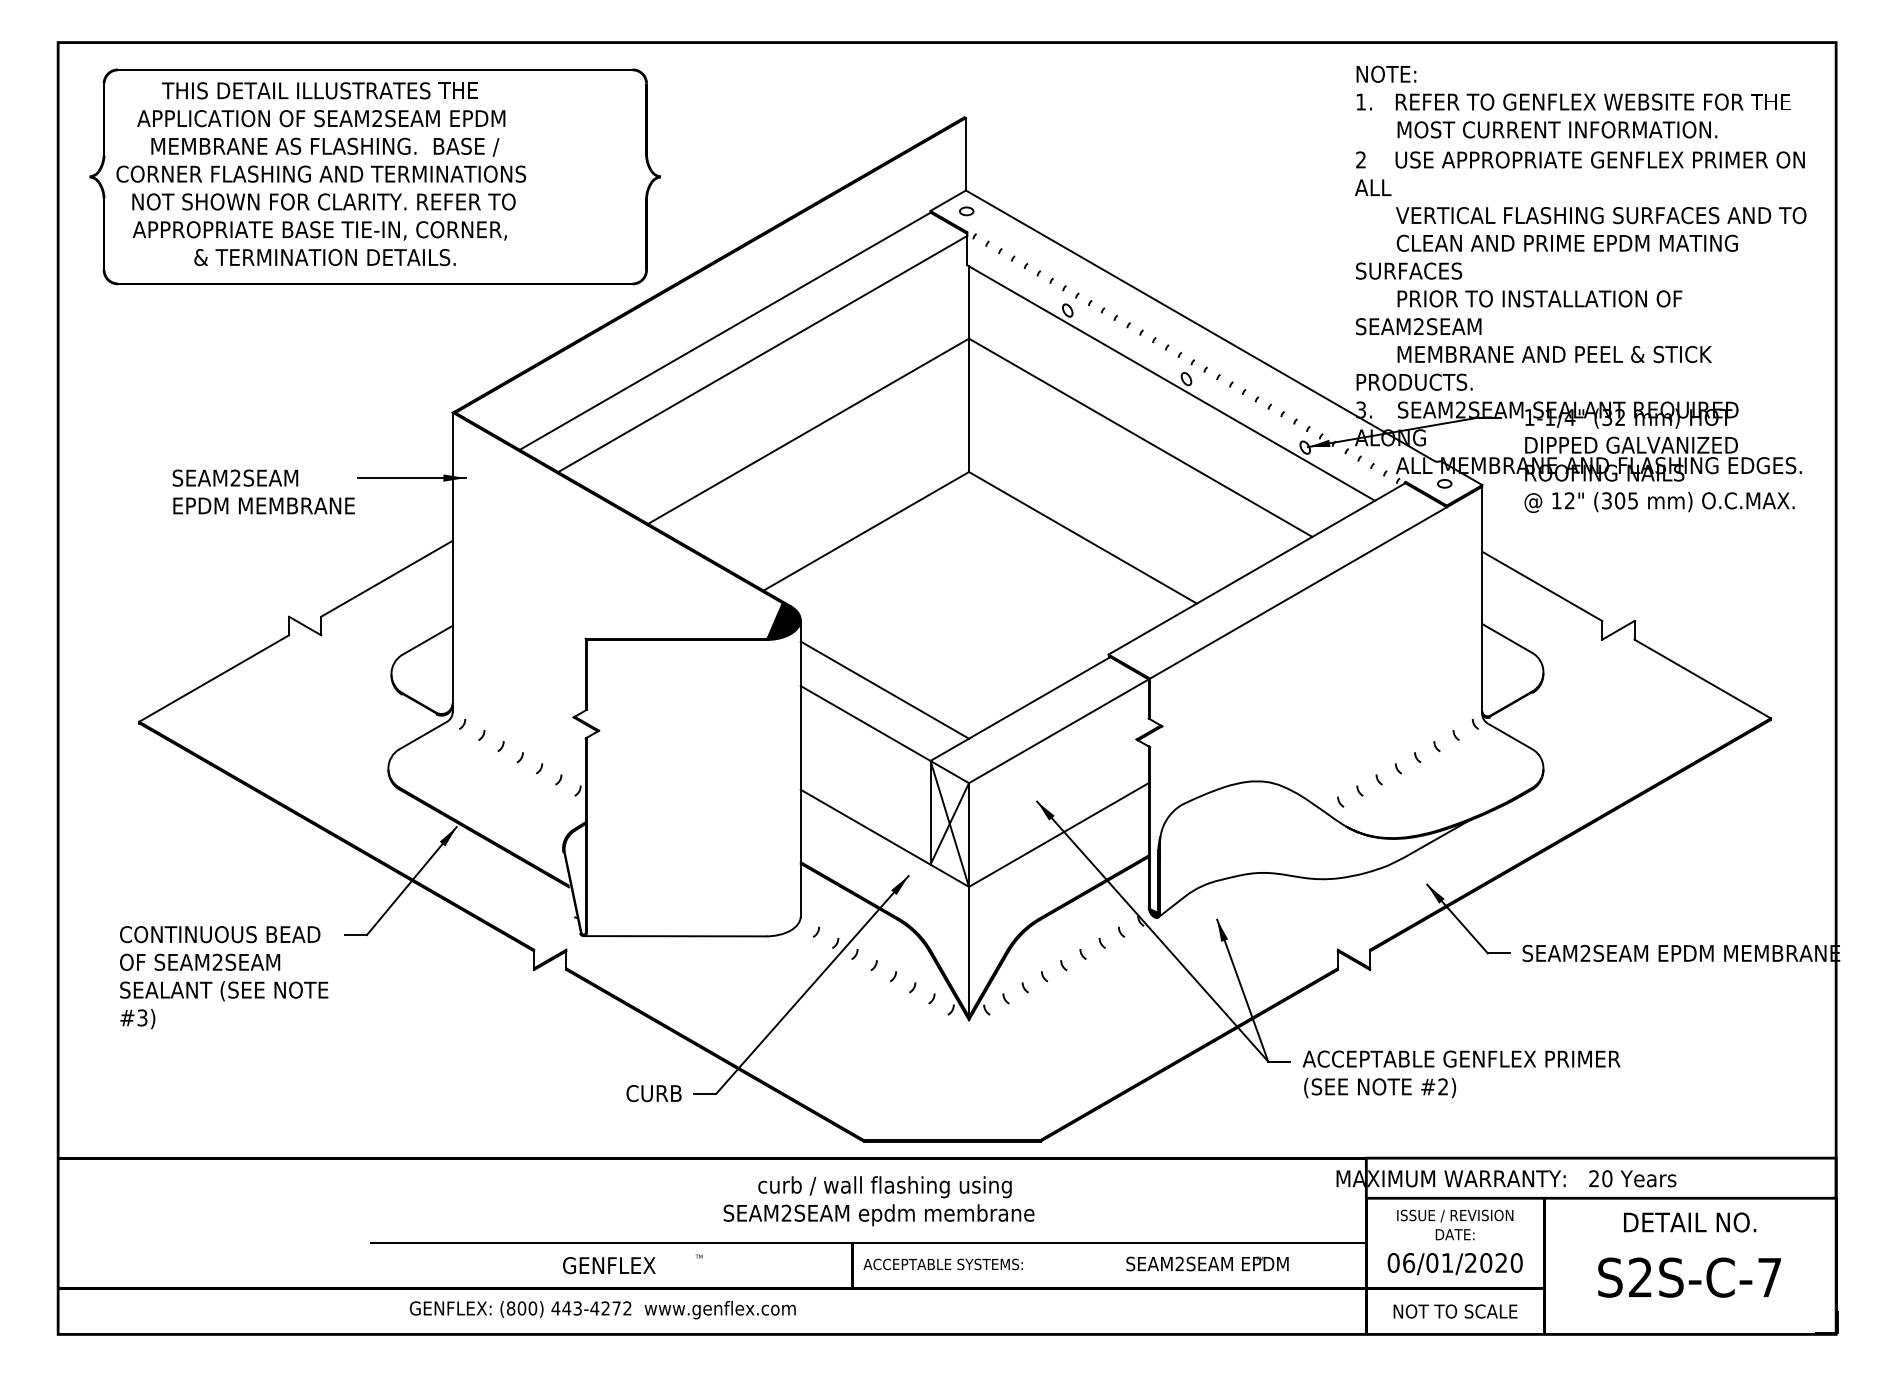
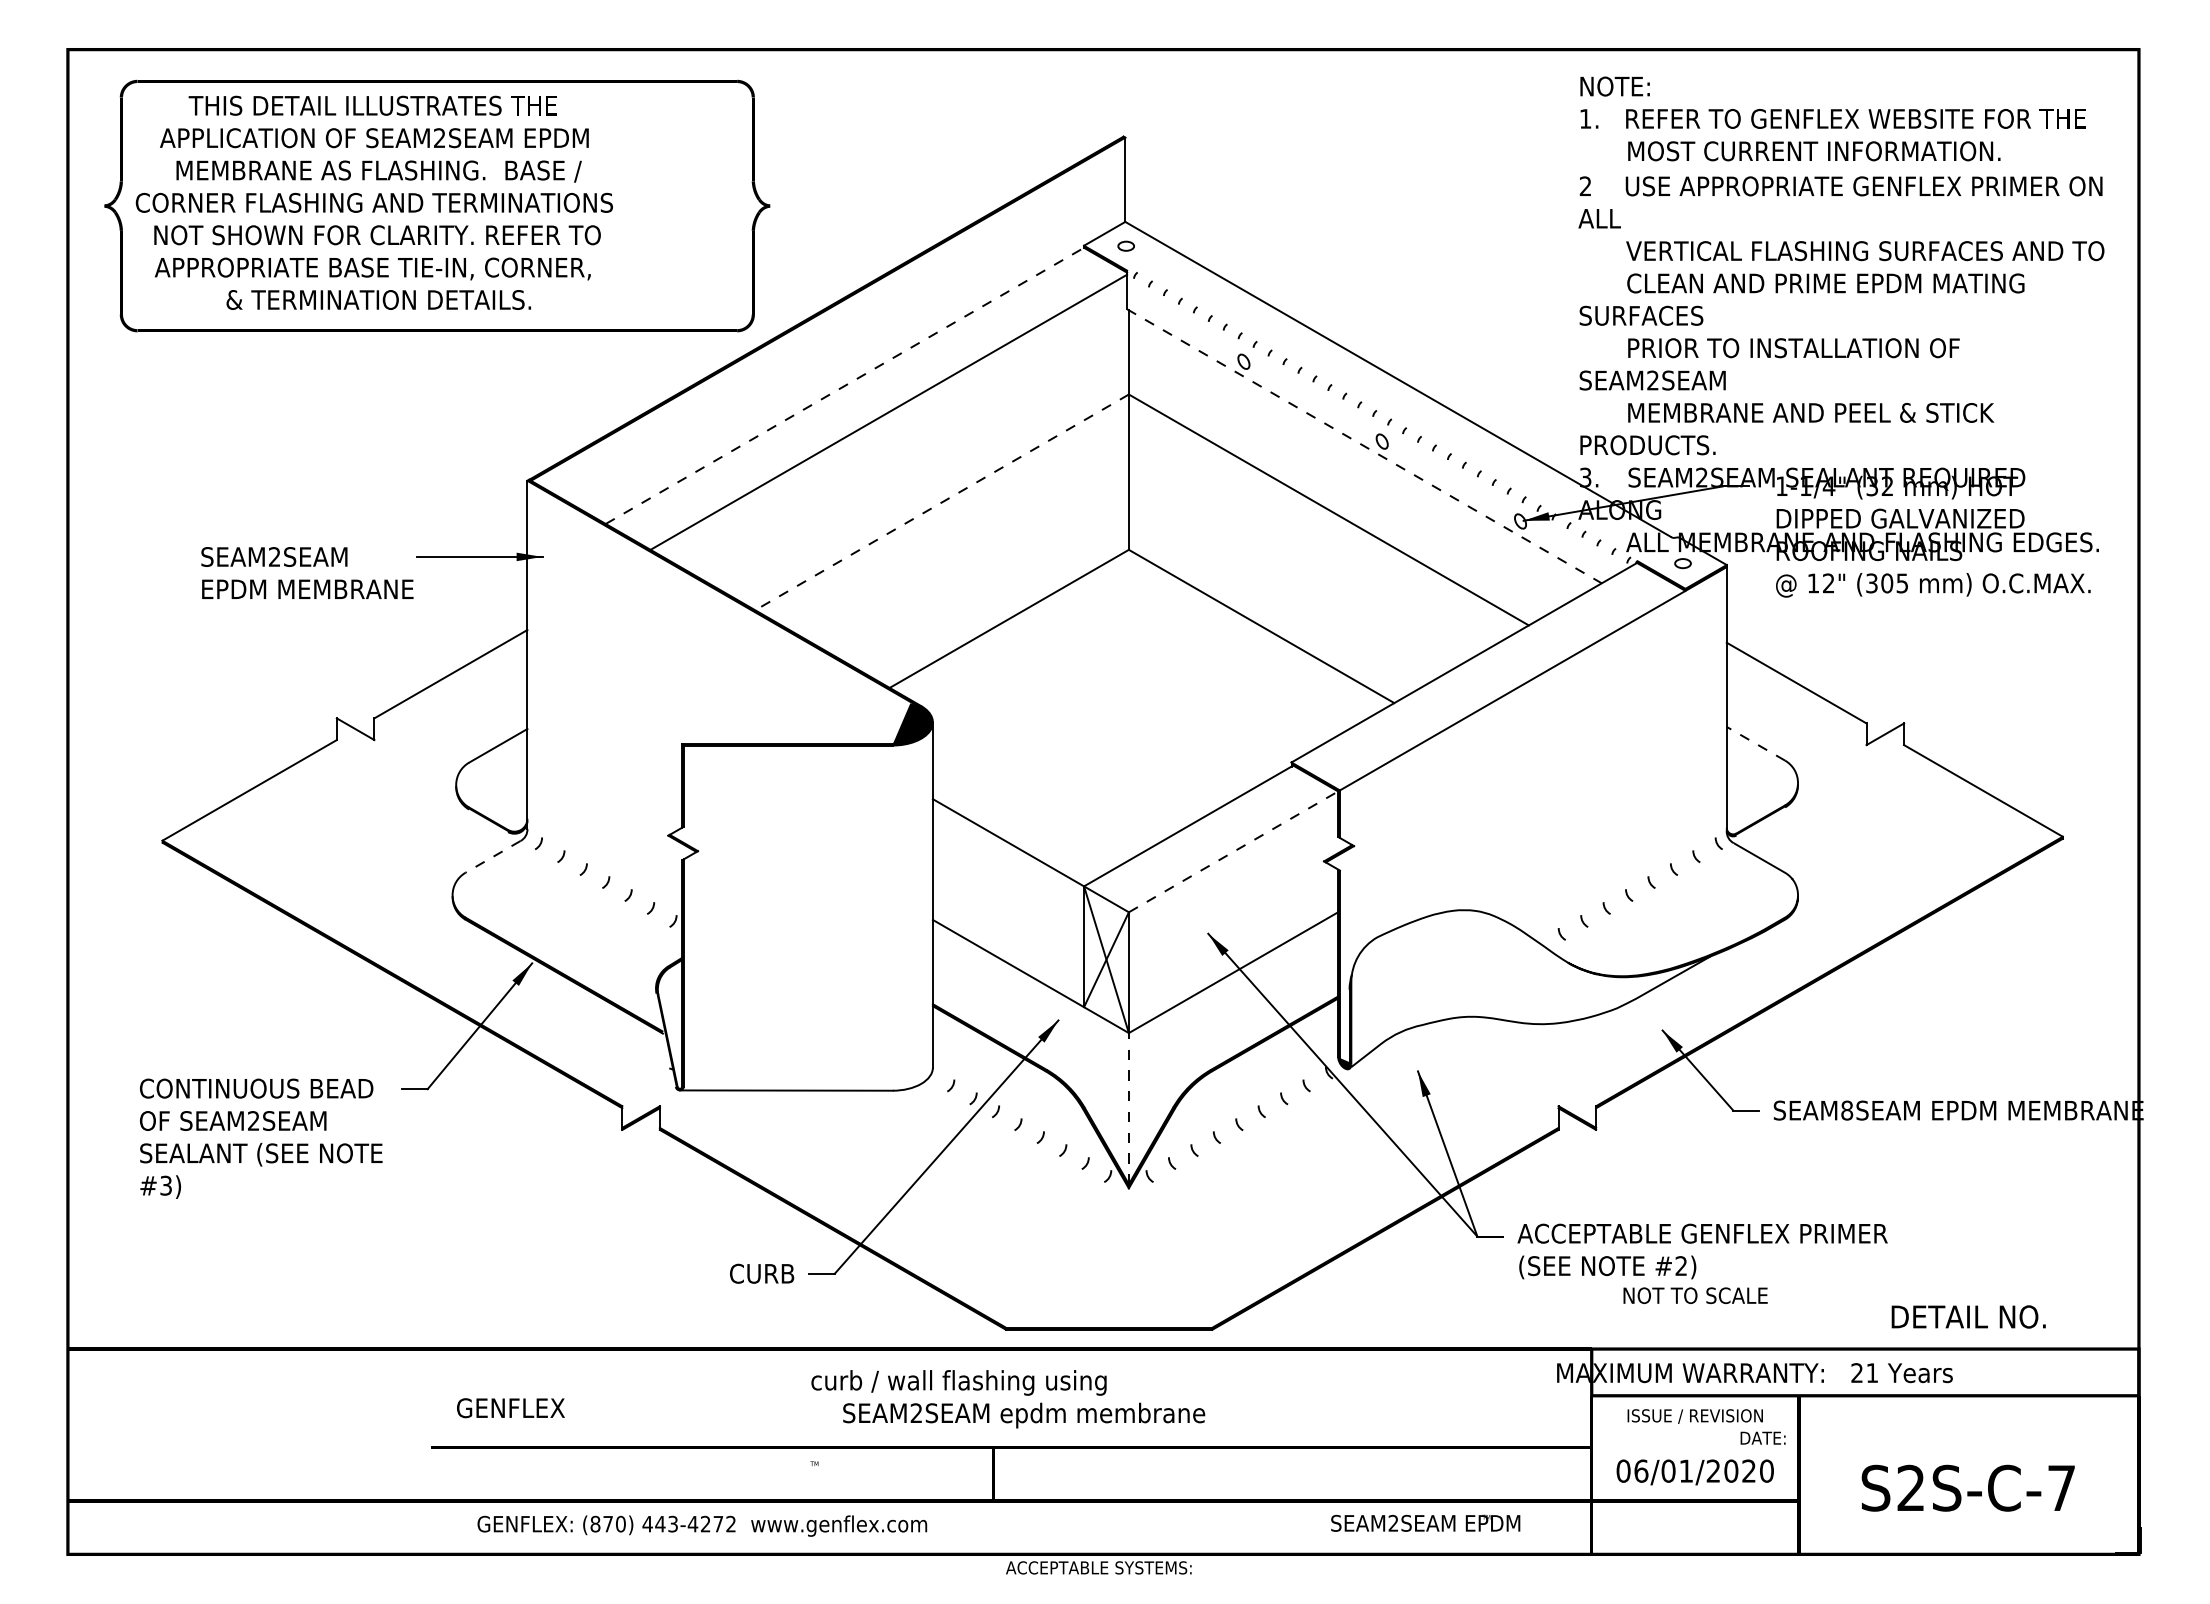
line: (725, 330) -> (845, 385), solid -> dashed
line: (1171, 383) -> (1364, 446), solid -> dashed
line: (808, 431) -> (942, 502), solid -> dashed
line: (1506, 638) -> (1755, 743), solid -> dashed
line: (884, 689) -> (1030, 803), removed
line: (1058, 730) -> (1233, 851), solid -> dashed
line: (423, 735) -> (493, 856), solid -> dashed
line: (968, 951) -> (1128, 1108), solid -> dashed
text: (1585, 953) -> (1847, 1110), SEAM2SEAM -> SEAM8SEAM
text: (1607, 1179) -> (1872, 1373), 20 -> 21
text: (884, 1186) -> (958, 1382), moved
text: (1689, 1222) -> (1968, 1316), moved
text: (1454, 1234) -> (1762, 1437), moved
text: (1207, 1263) -> (1425, 1522), moved
text: (942, 1264) -> (1098, 1567), moved
text: (608, 1265) -> (510, 1408), moved
text: (522, 1307) -> (608, 1523), (800) -> (870)
text: (1455, 1311) -> (1695, 1295), moved

